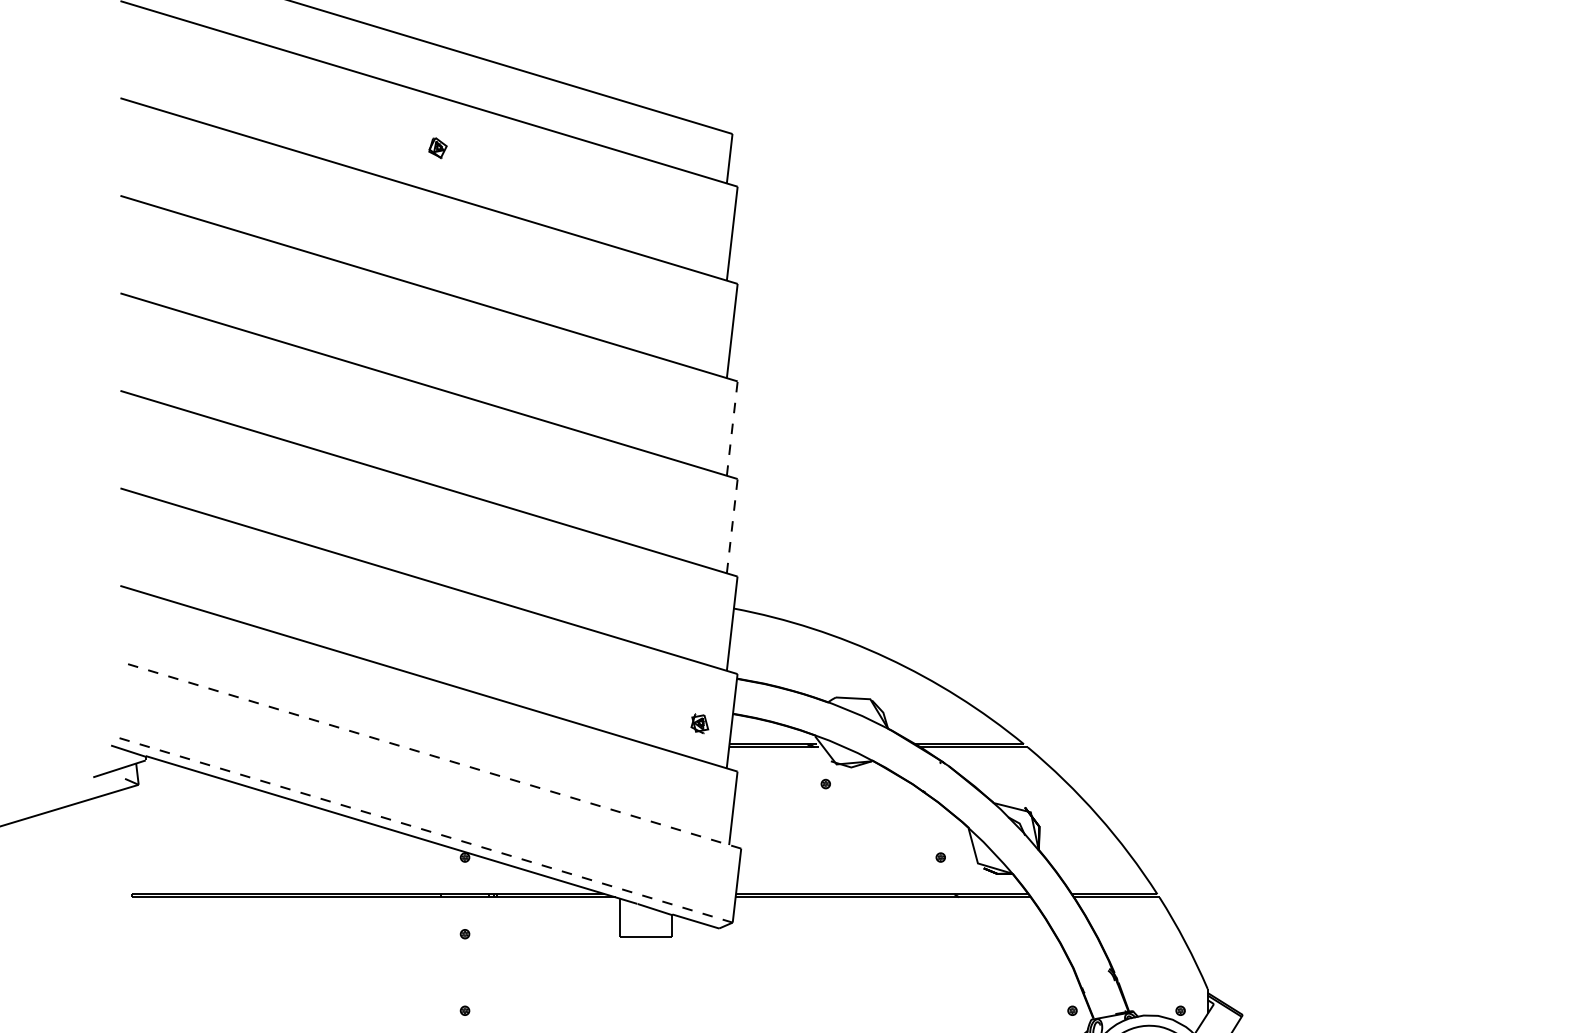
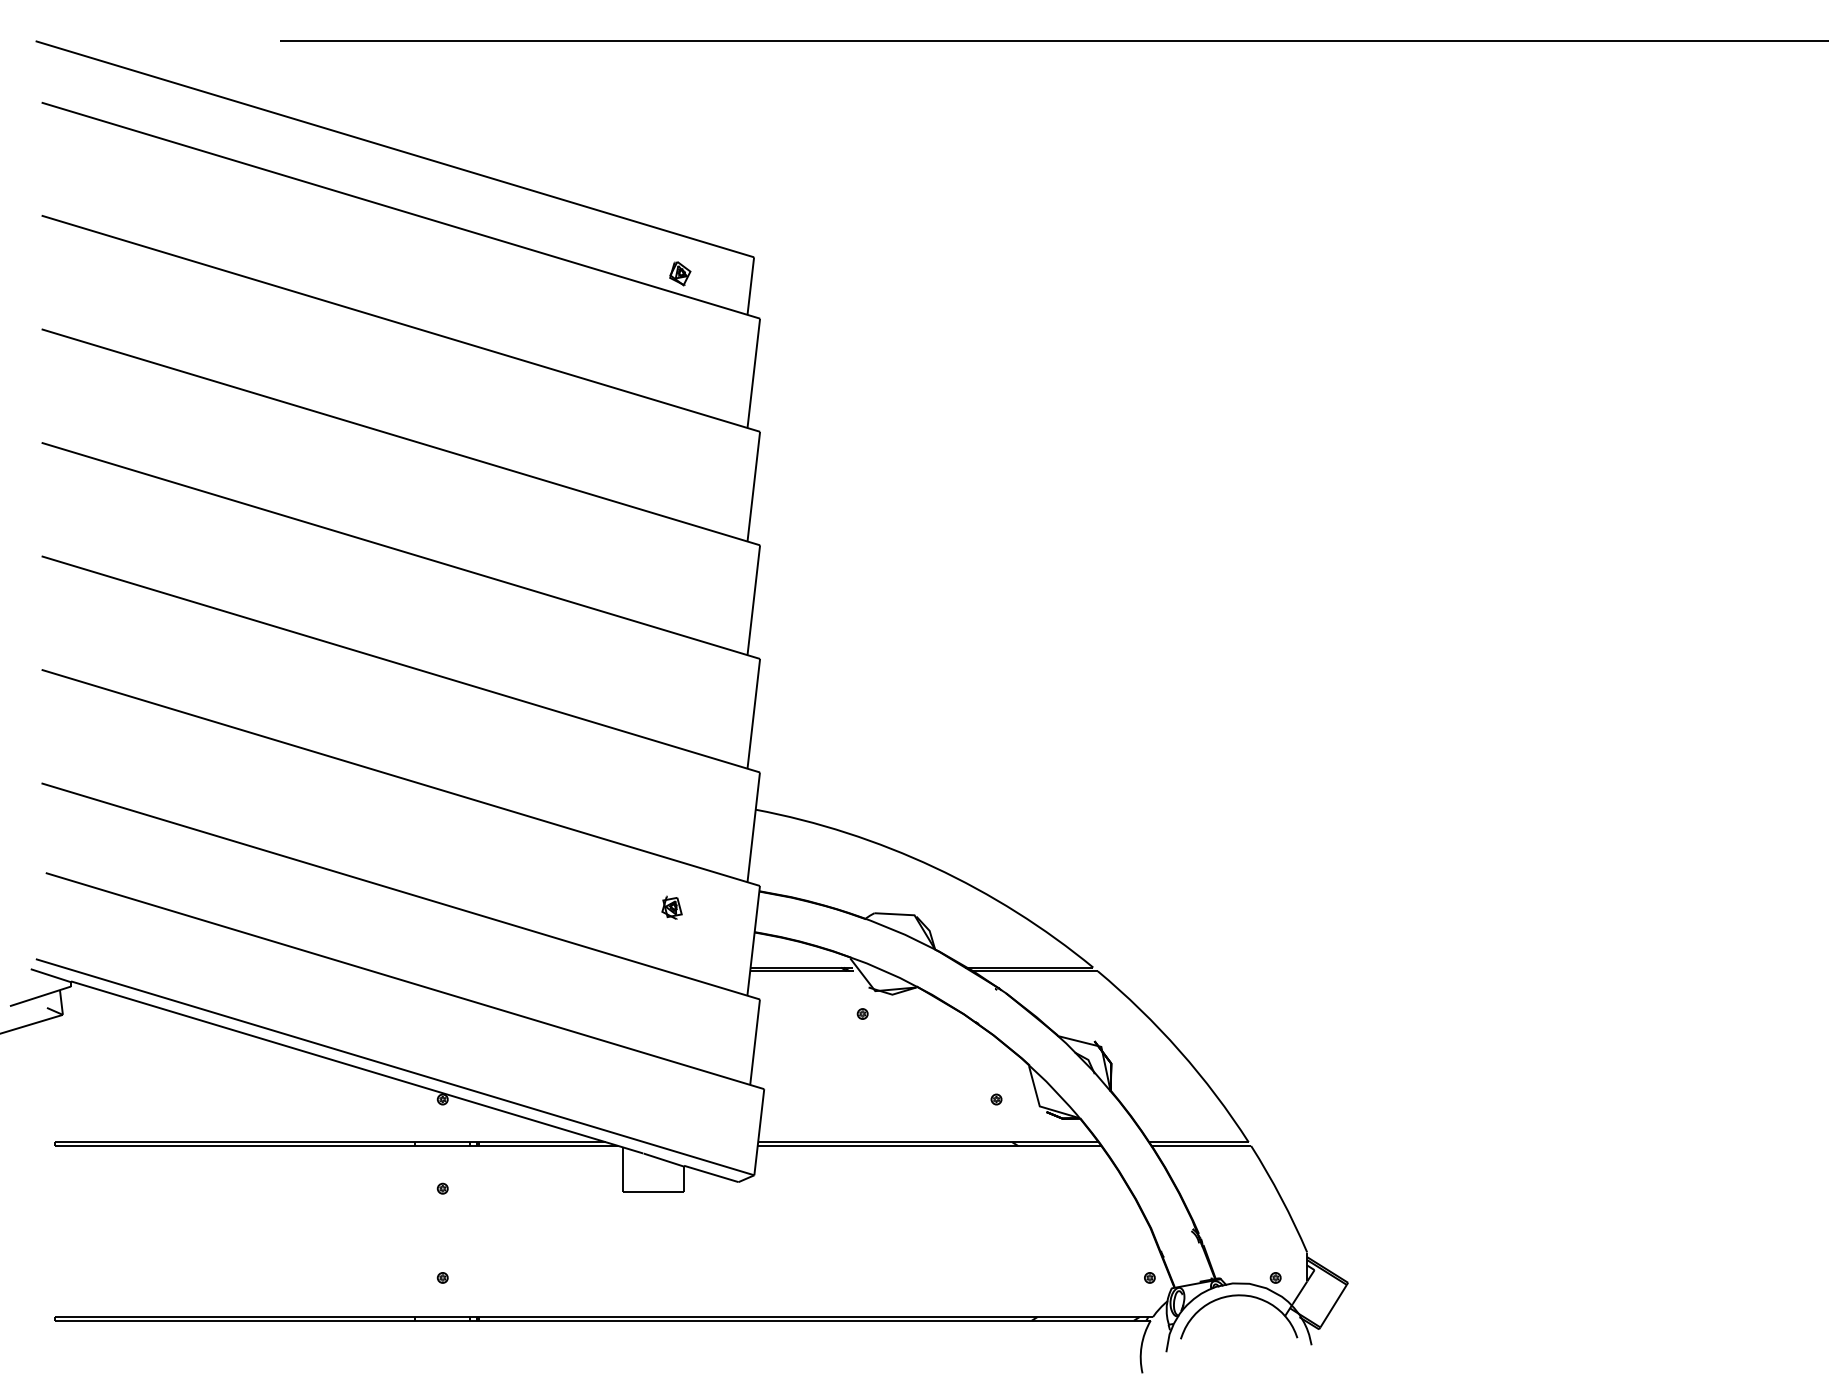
part: (438, 147) -> (680, 273), moved
line: (732, 427) -> (753, 599), dashed -> solid
line: (732, 525) -> (753, 713), dashed -> solid
part: (699, 723) -> (671, 907), moved
line: (432, 755) -> (404, 980), dashed -> solid
line: (423, 830) -> (394, 1067), dashed -> solid

